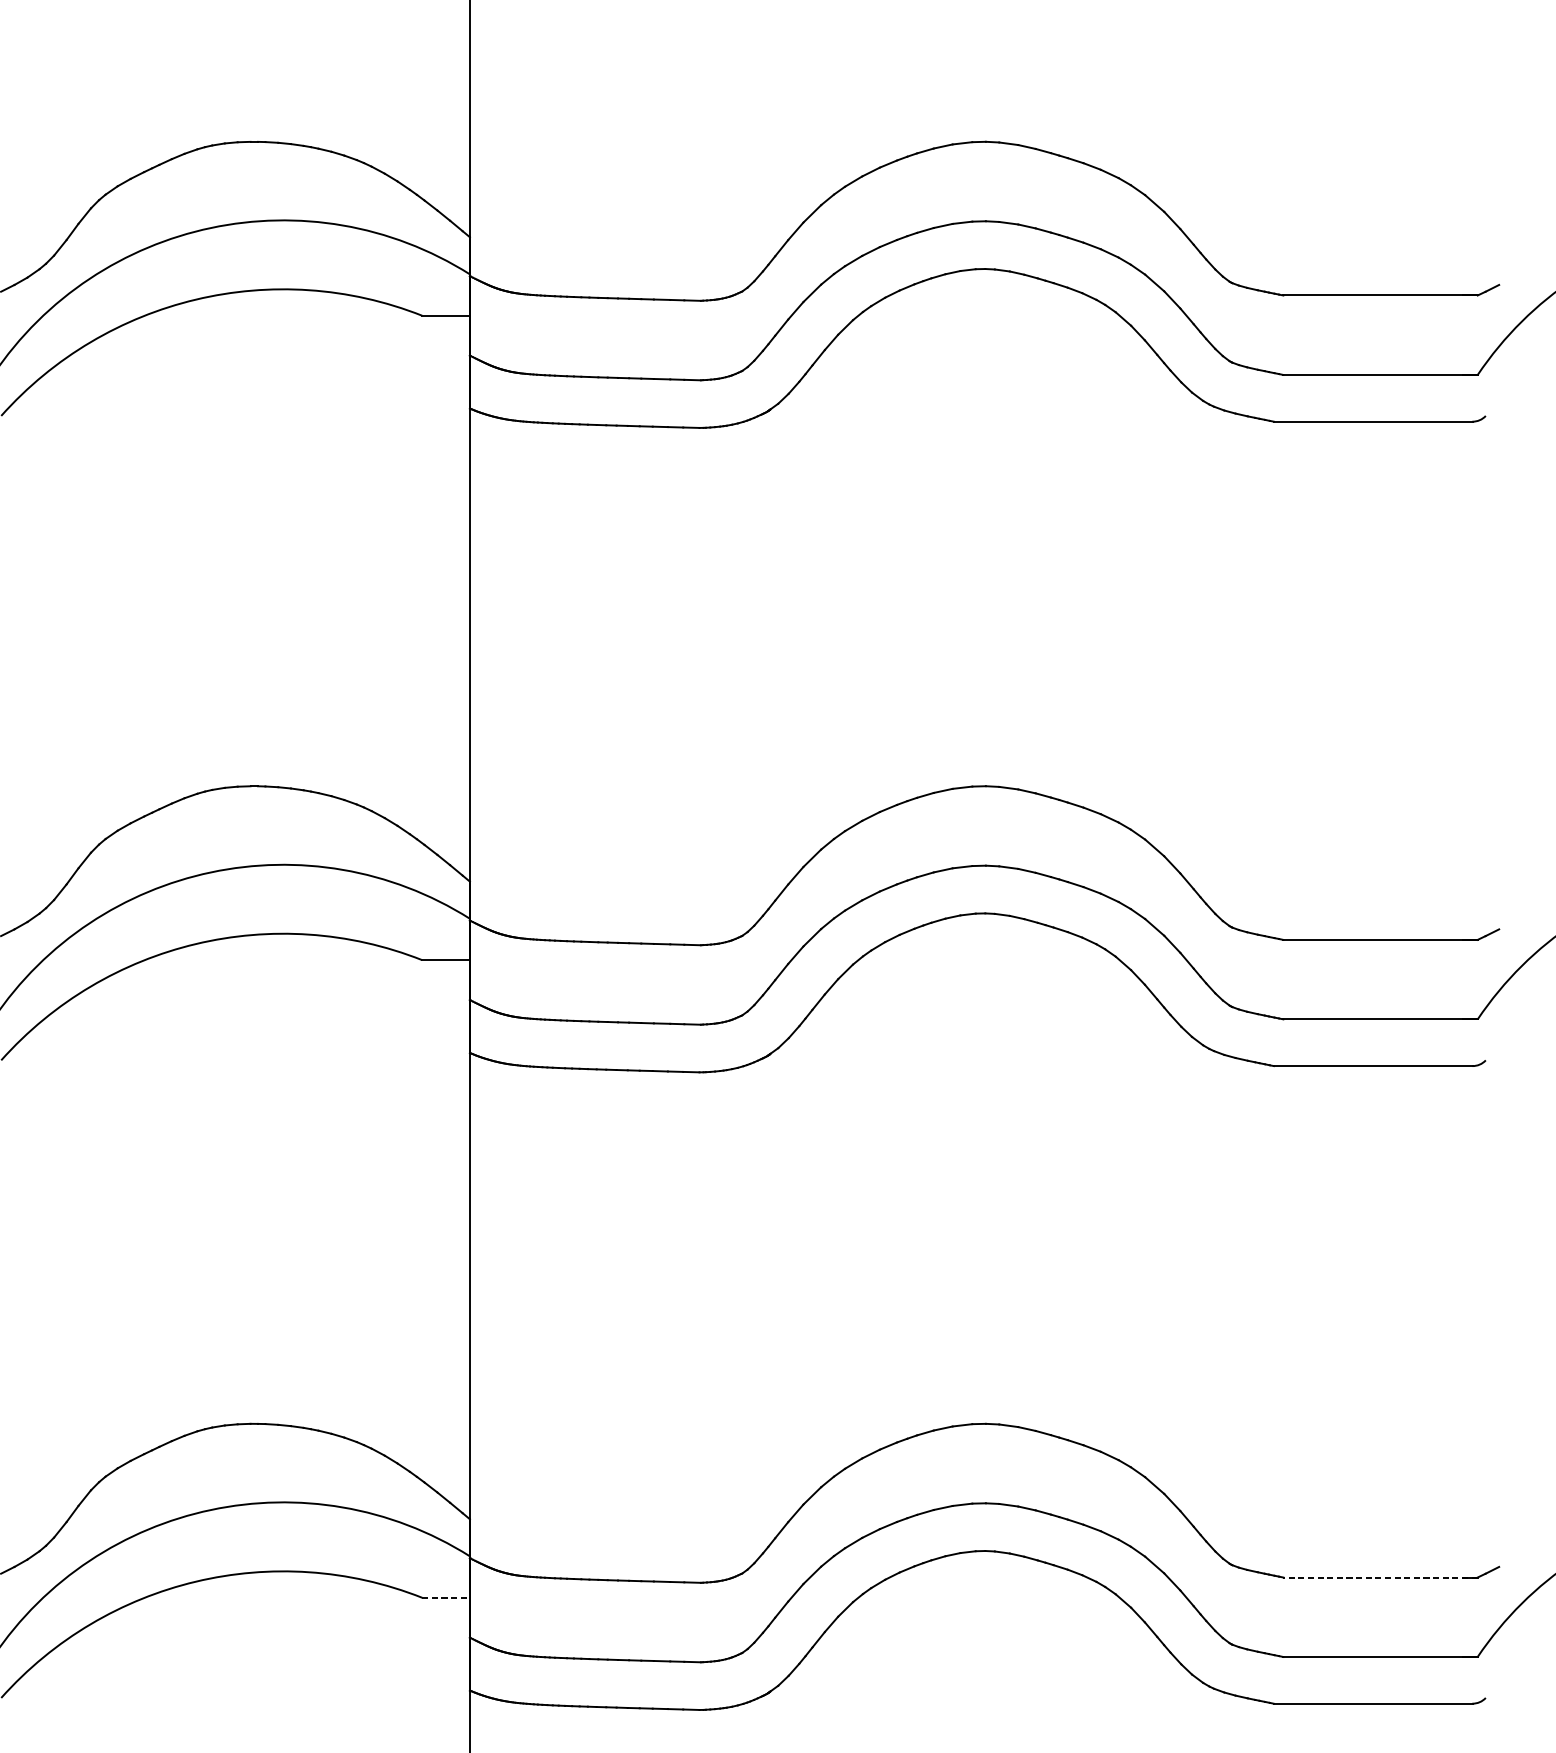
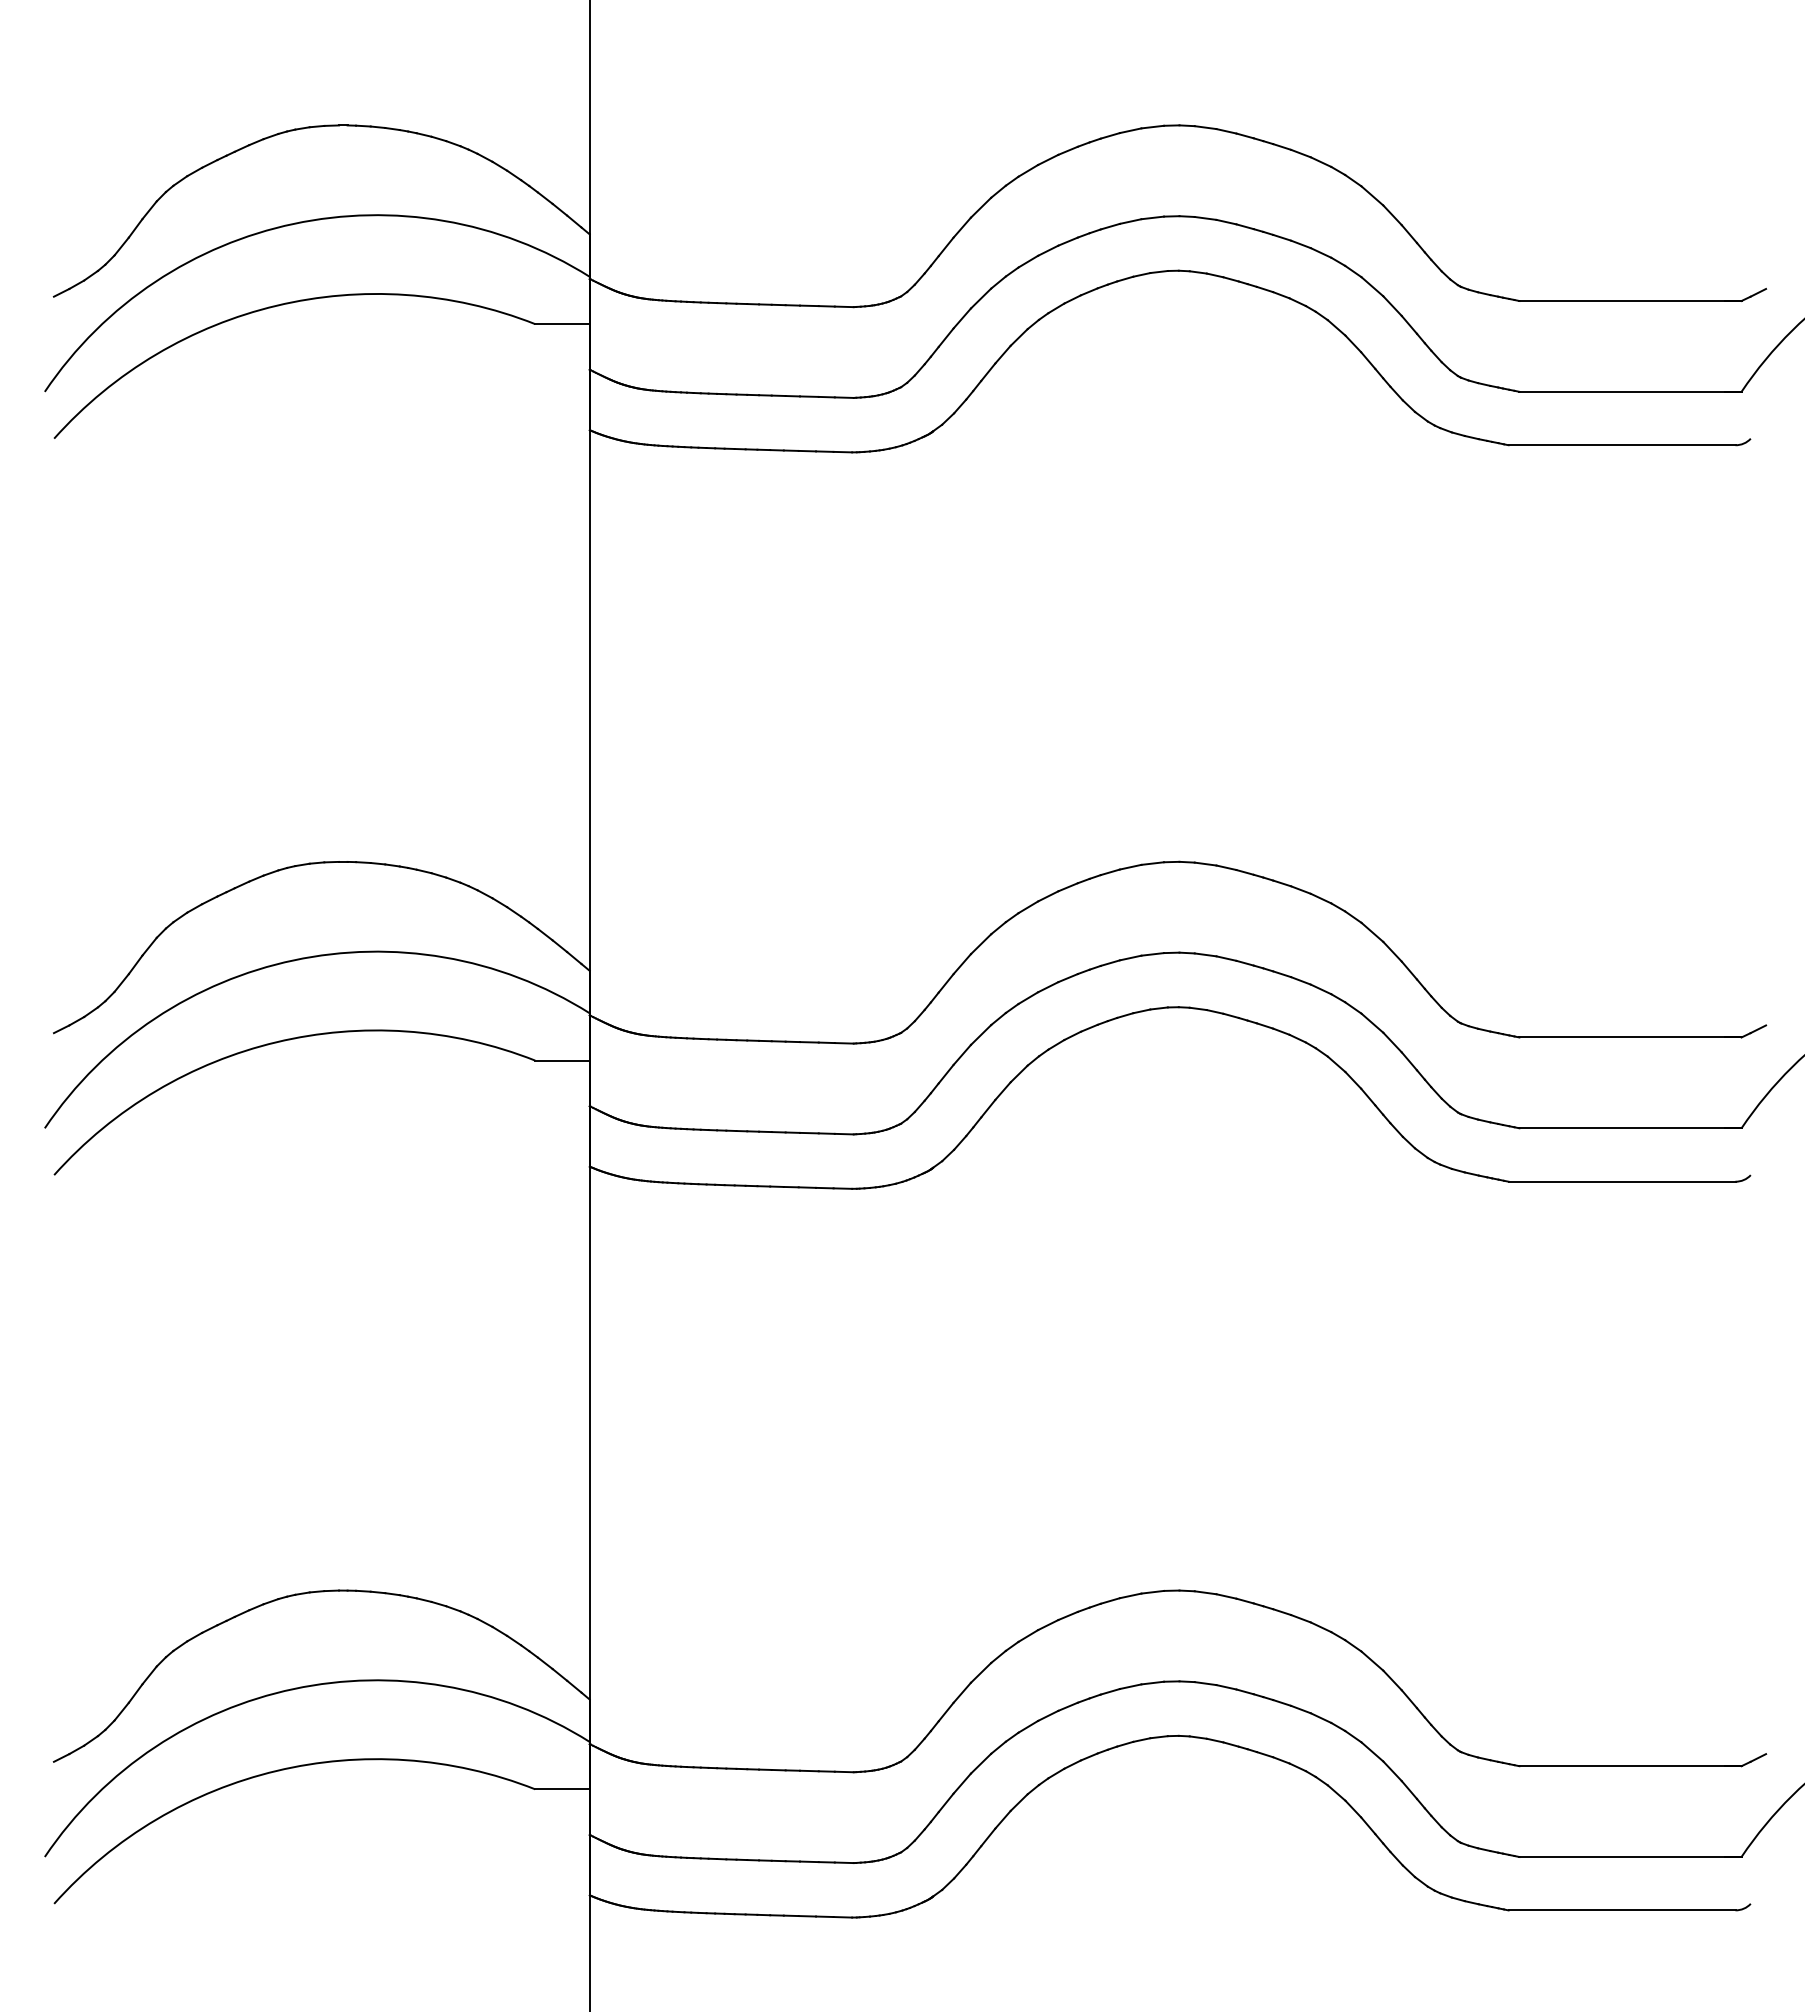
line: (1379, 1577) -> (1629, 1766), dashed -> solid
line: (446, 1597) -> (563, 1789), dashed -> solid

